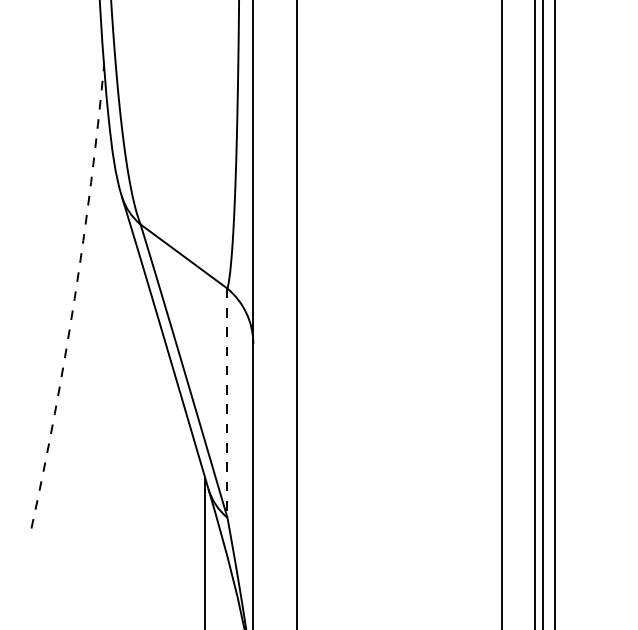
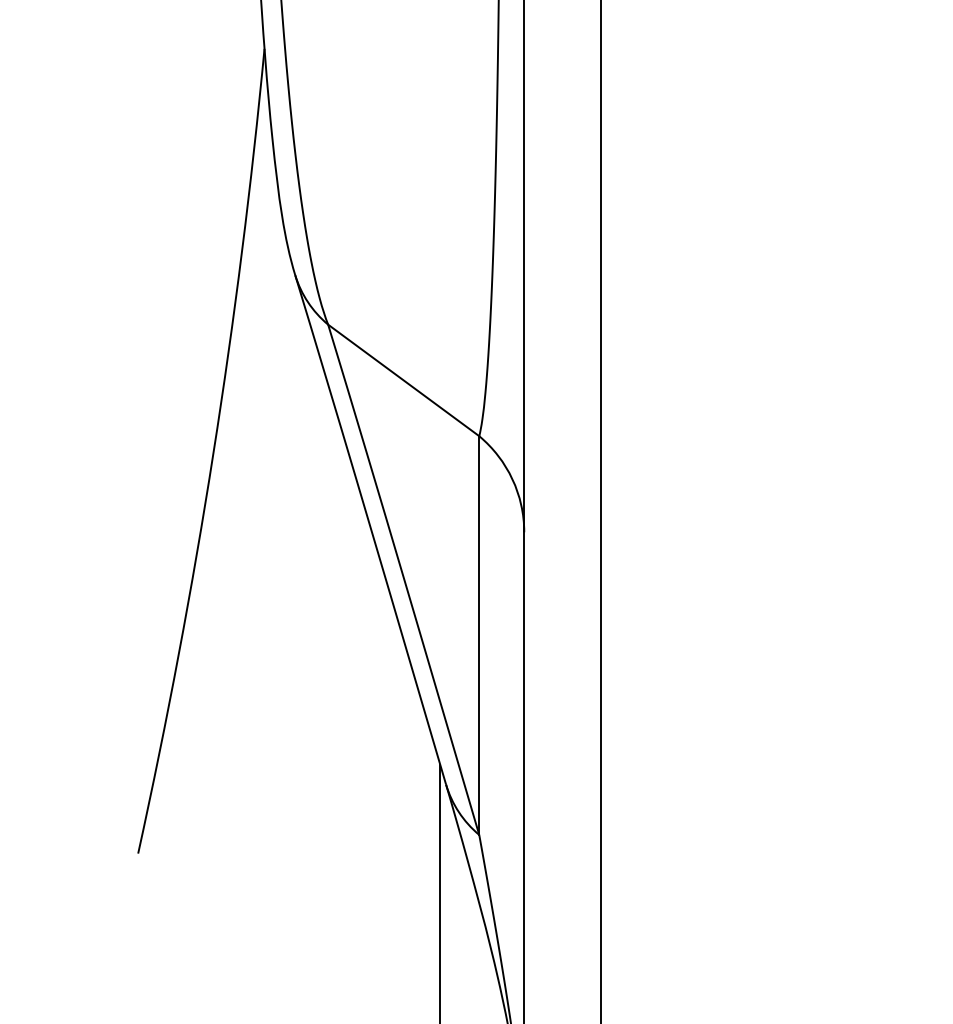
arc: (74, 298) -> (213, 453), dashed -> solid
line: (227, 403) -> (479, 636), dashed -> solid

